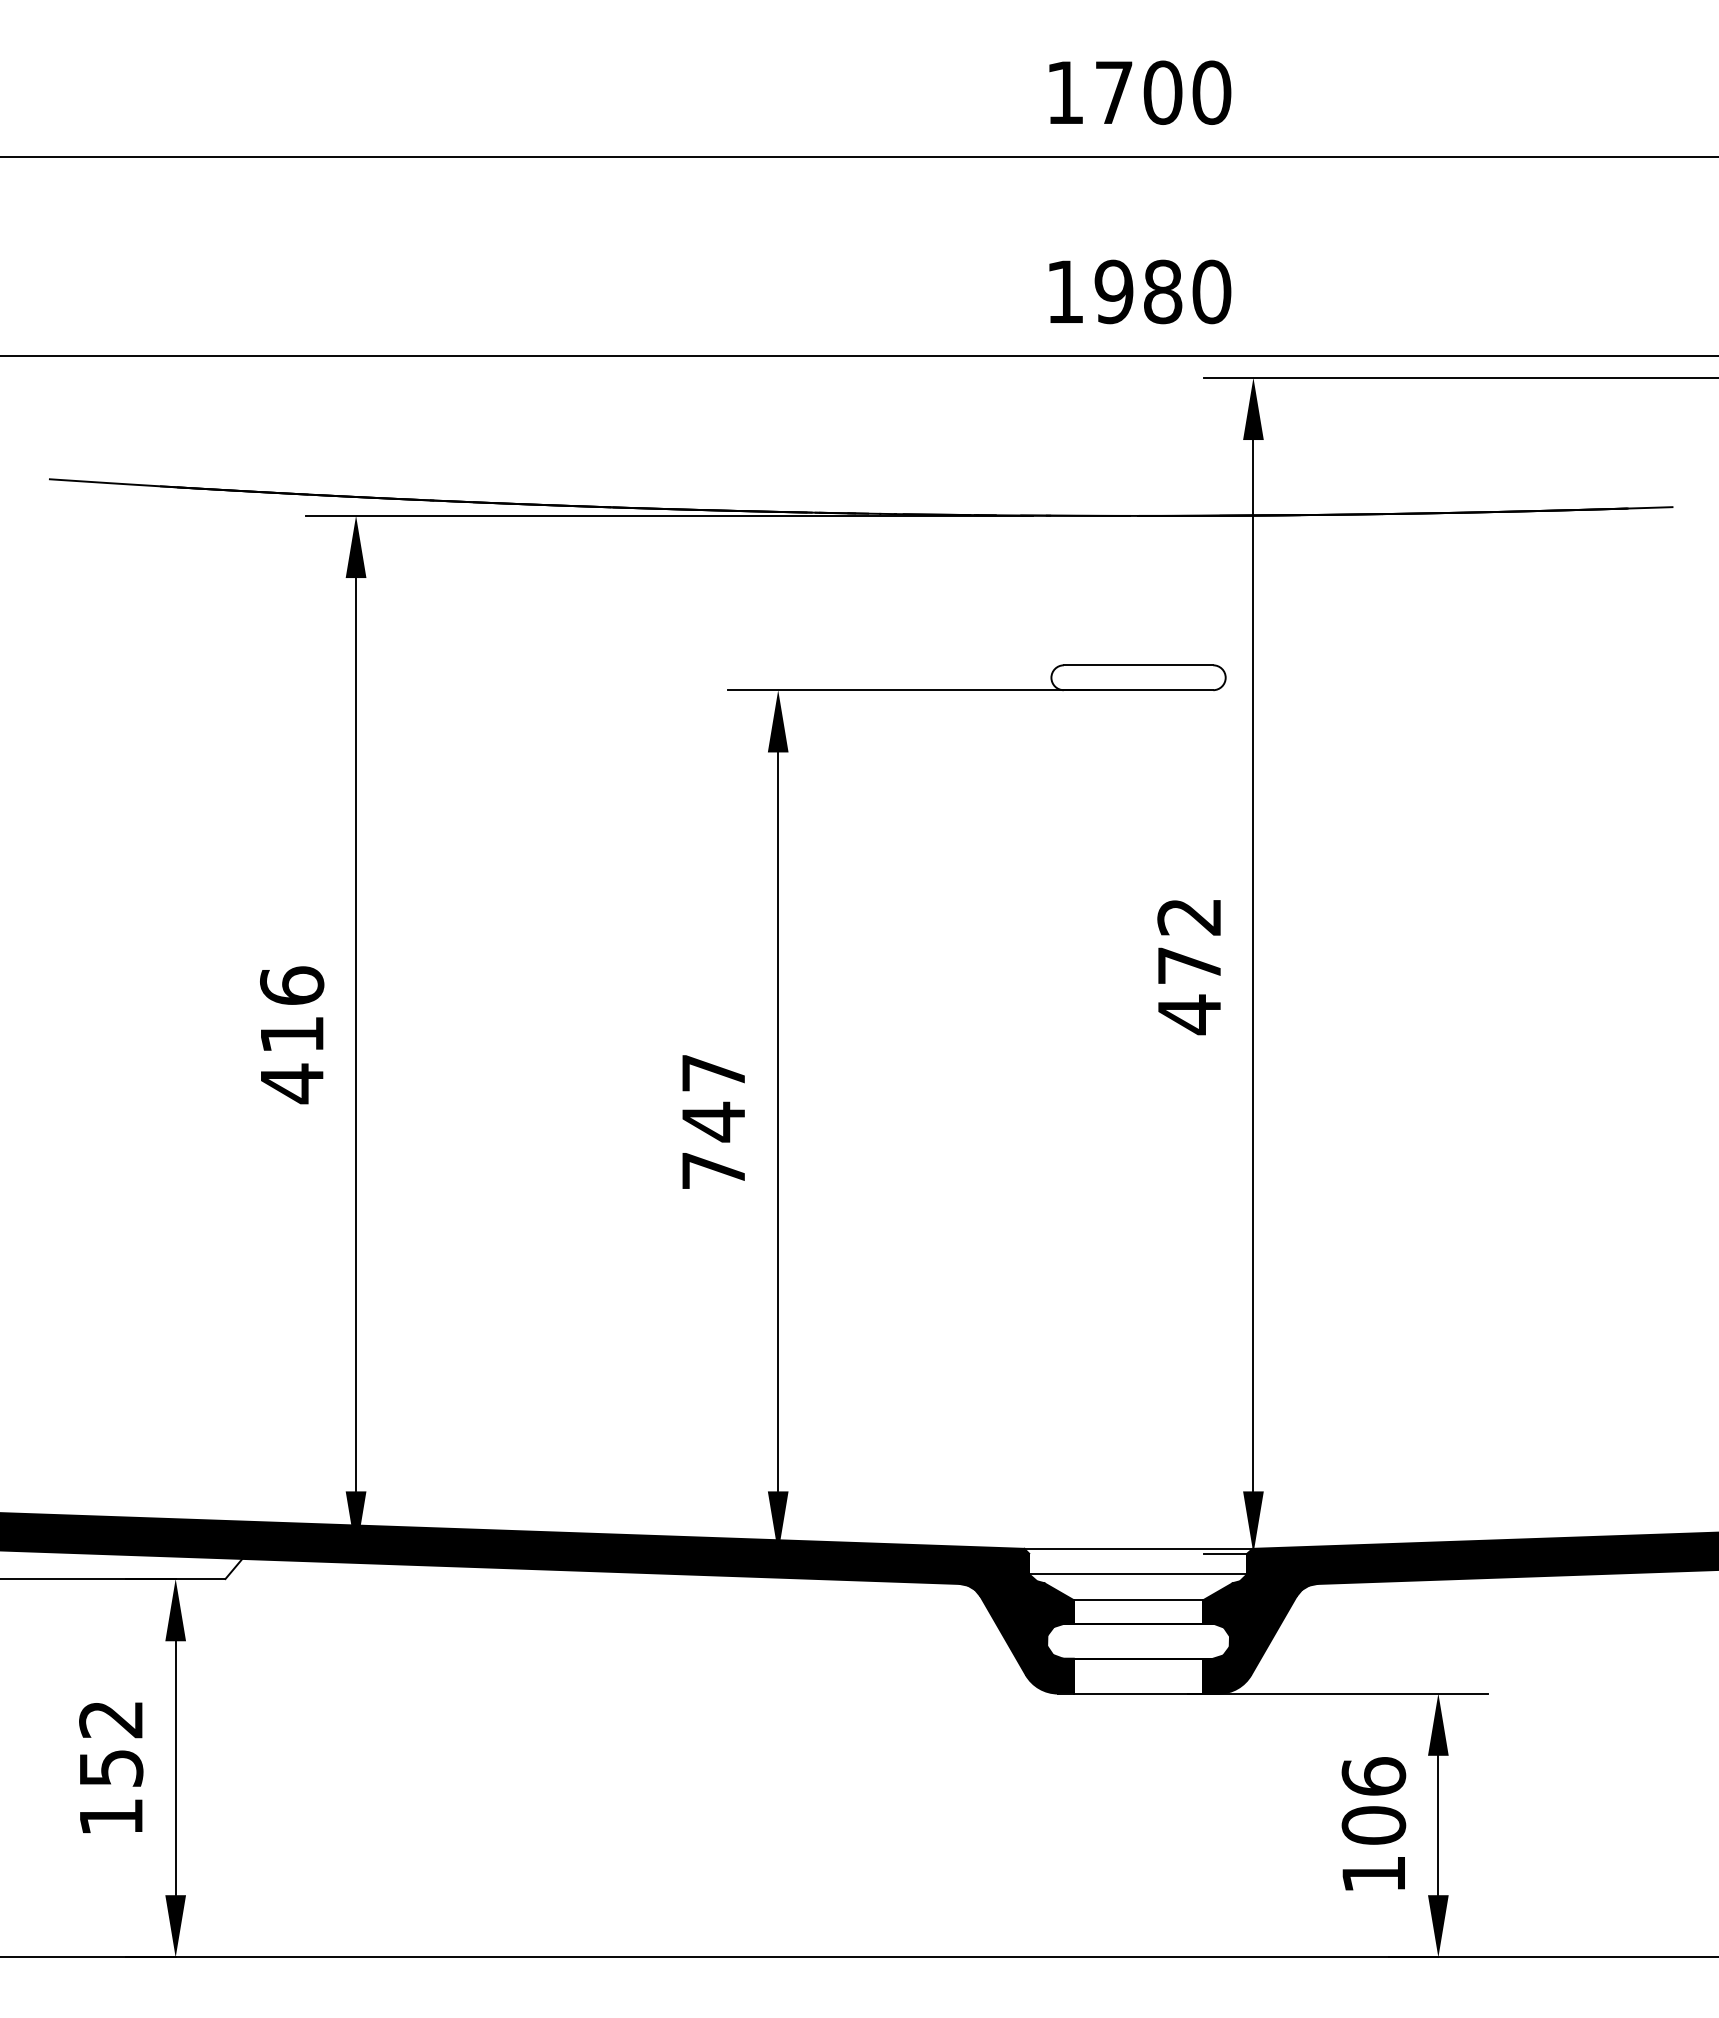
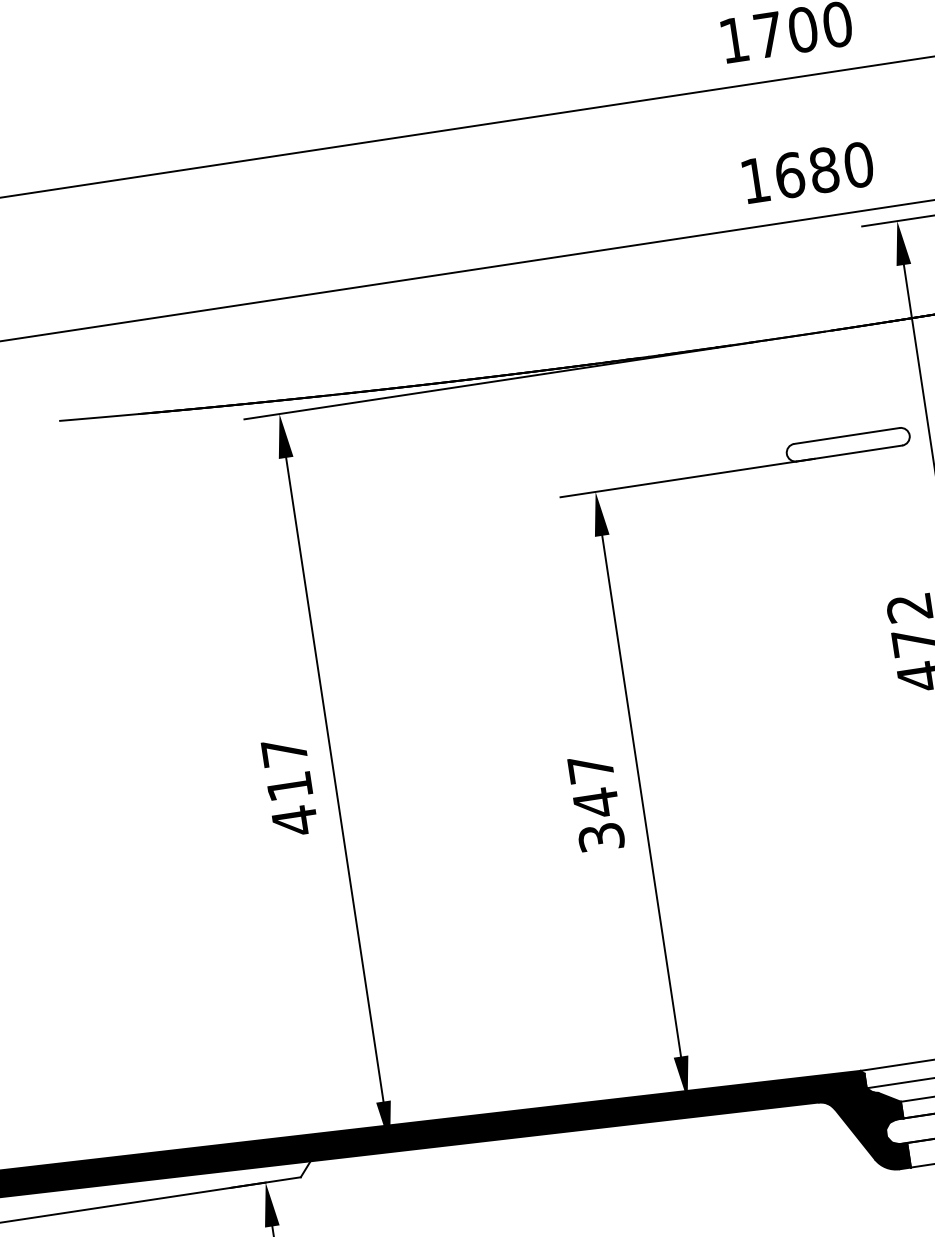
text: (1113, 291) -> (789, 175), 1980 -> 1680
text: (292, 985) -> (284, 751), 416 -> 417
text: (713, 1170) -> (601, 837), 747 -> 347

